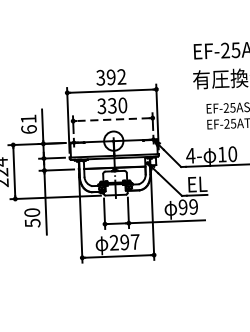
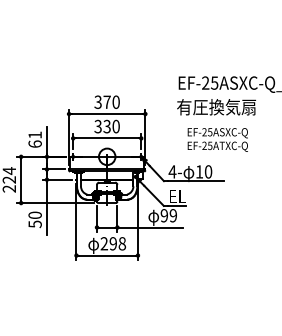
text: (116, 76) -> (111, 101), 392 -> 370
line: (113, 119) -> (107, 138), dashed -> solid
text: (135, 241) -> (122, 243), 297 -> 298

